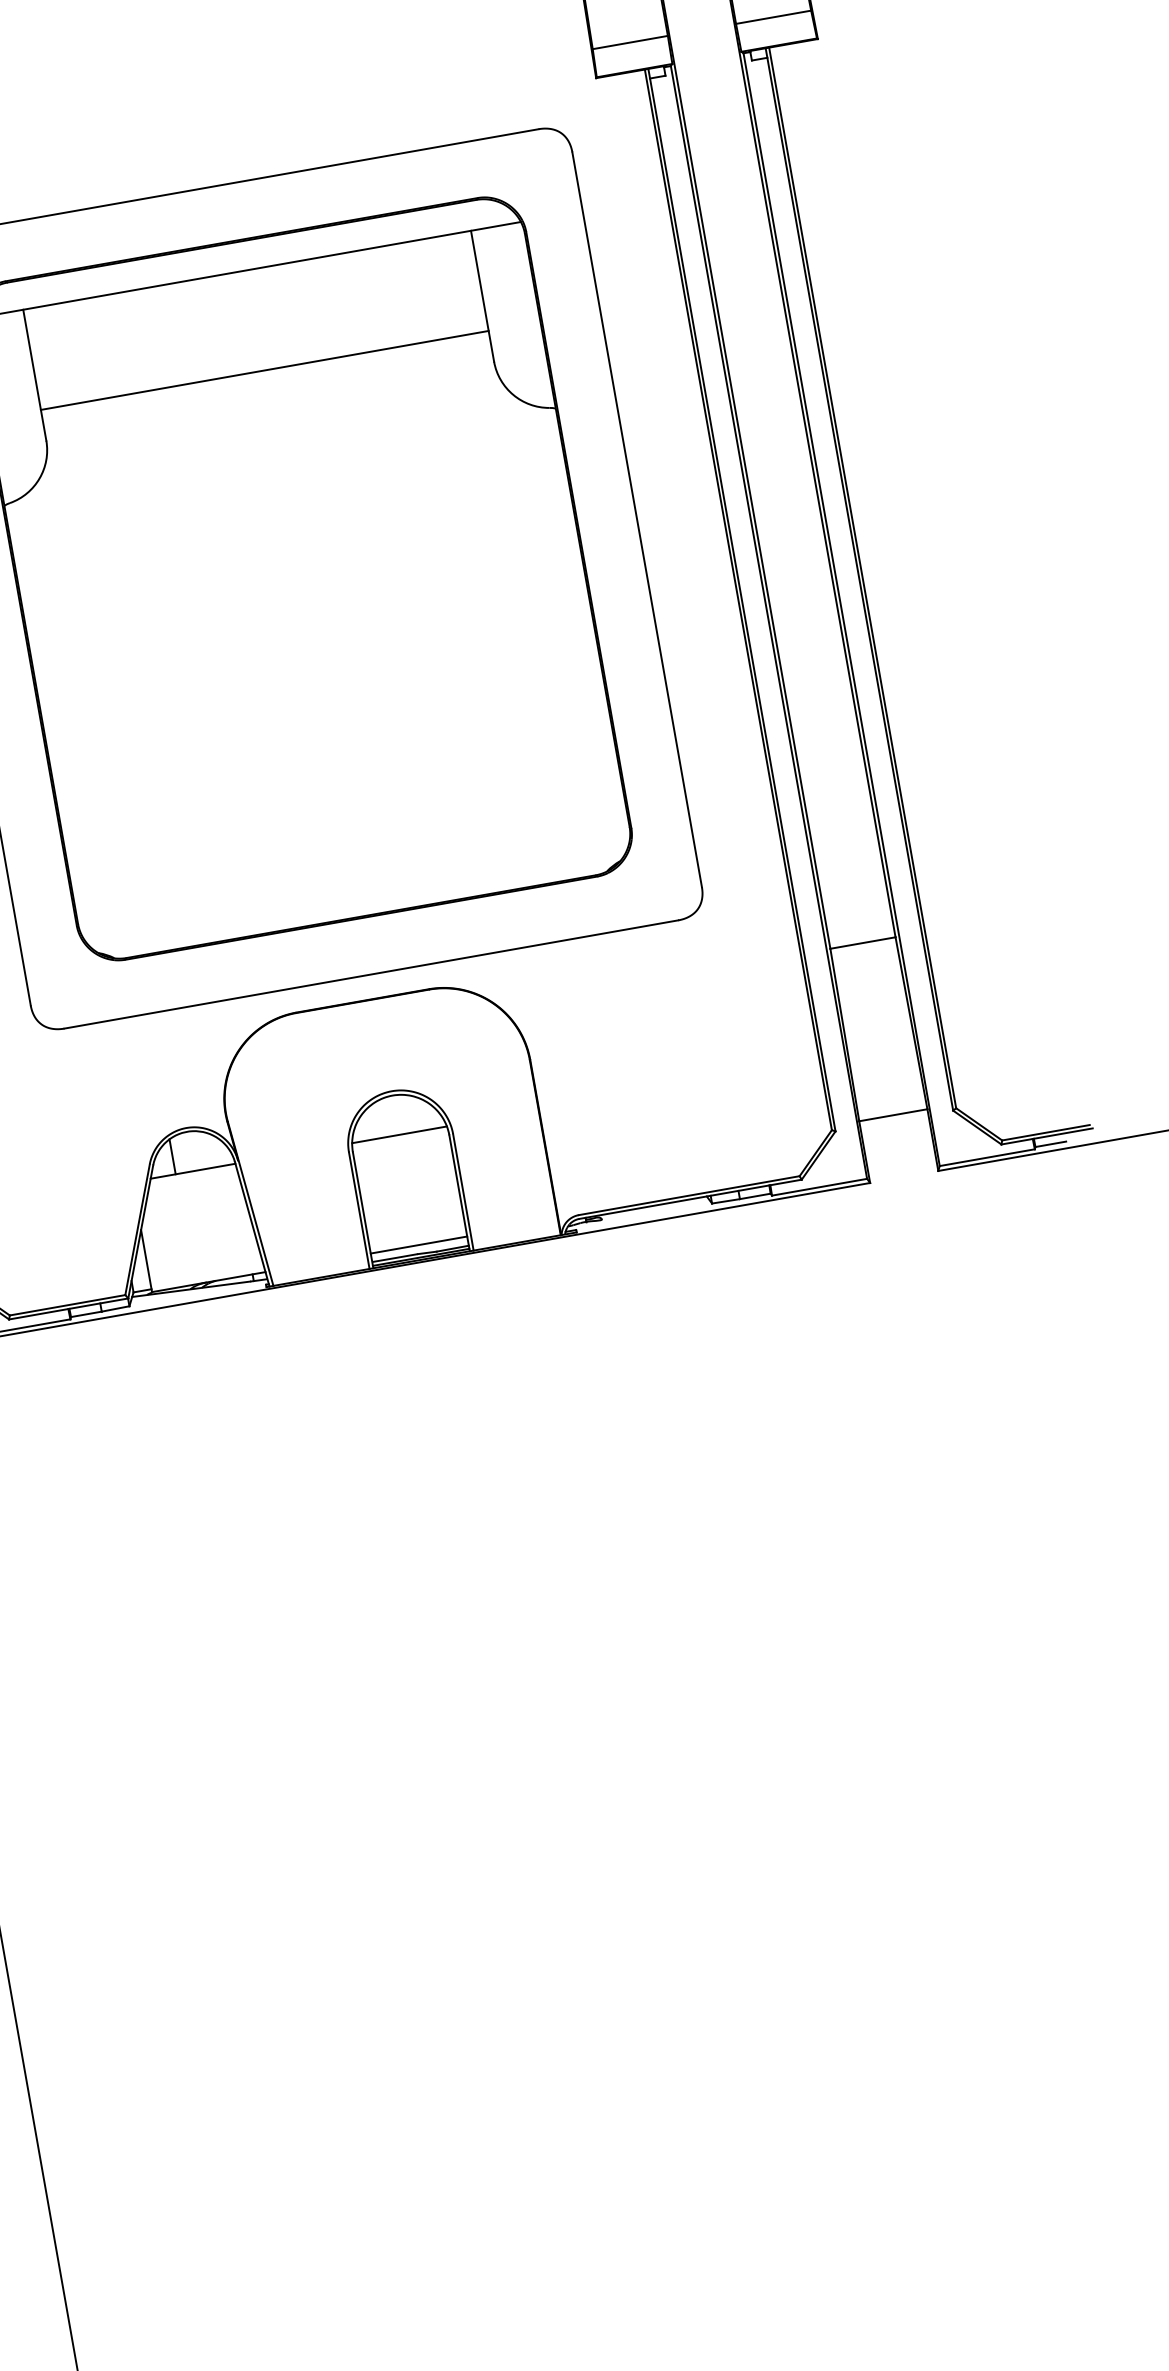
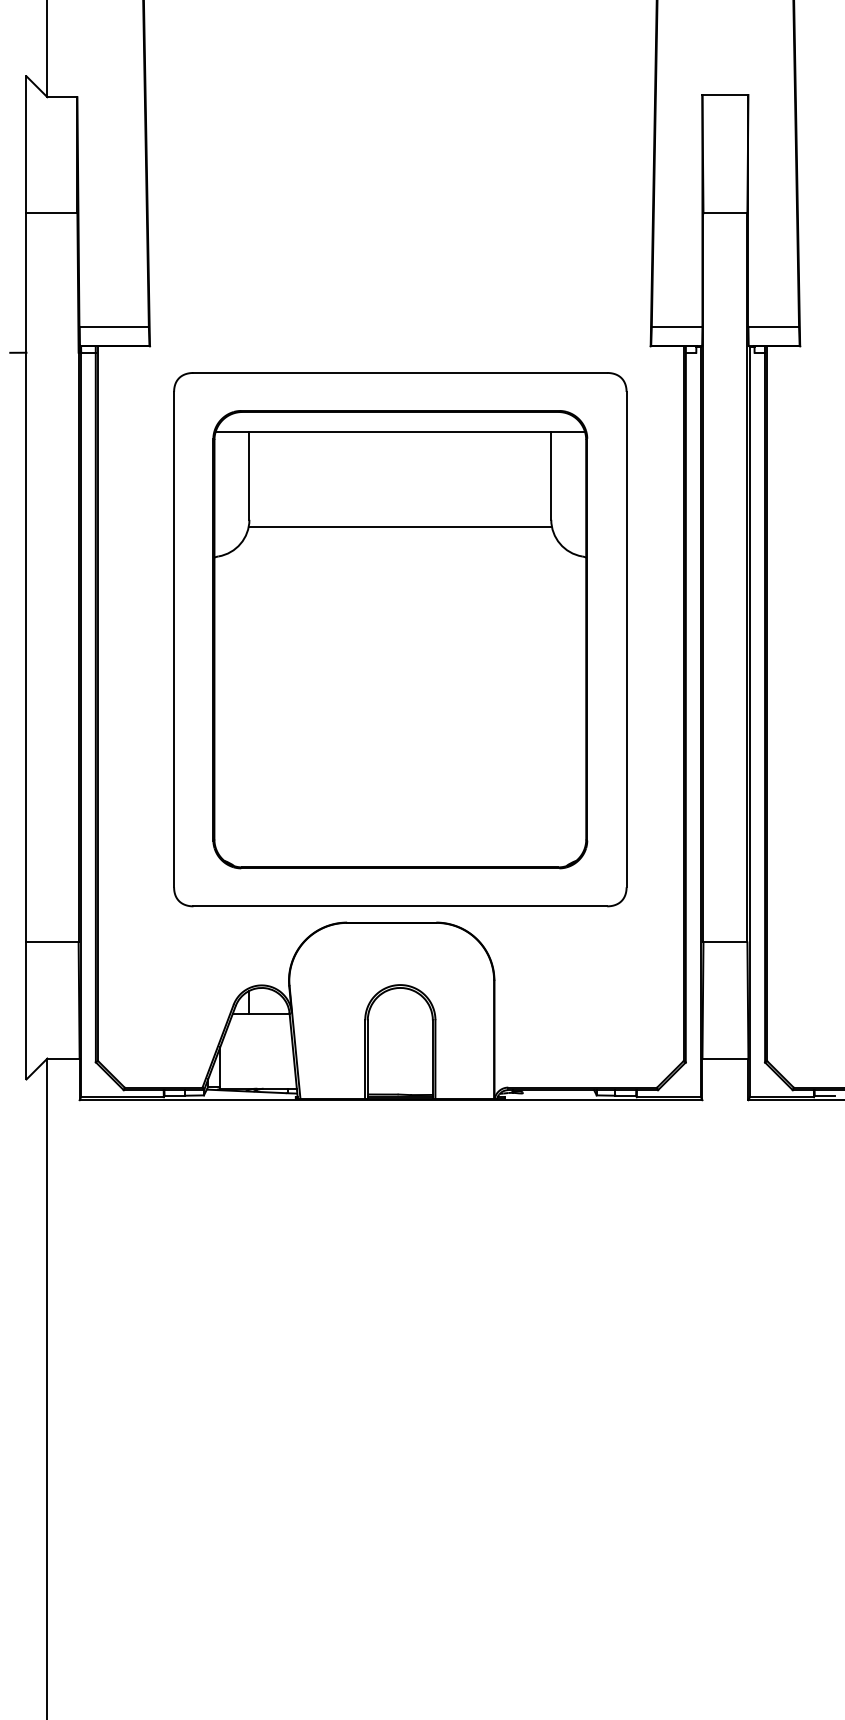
line: (265, 370) -> (400, 527), moved
line: (399, 1134) -> (400, 1014), removed
line: (417, 1244) -> (399, 1088), removed

